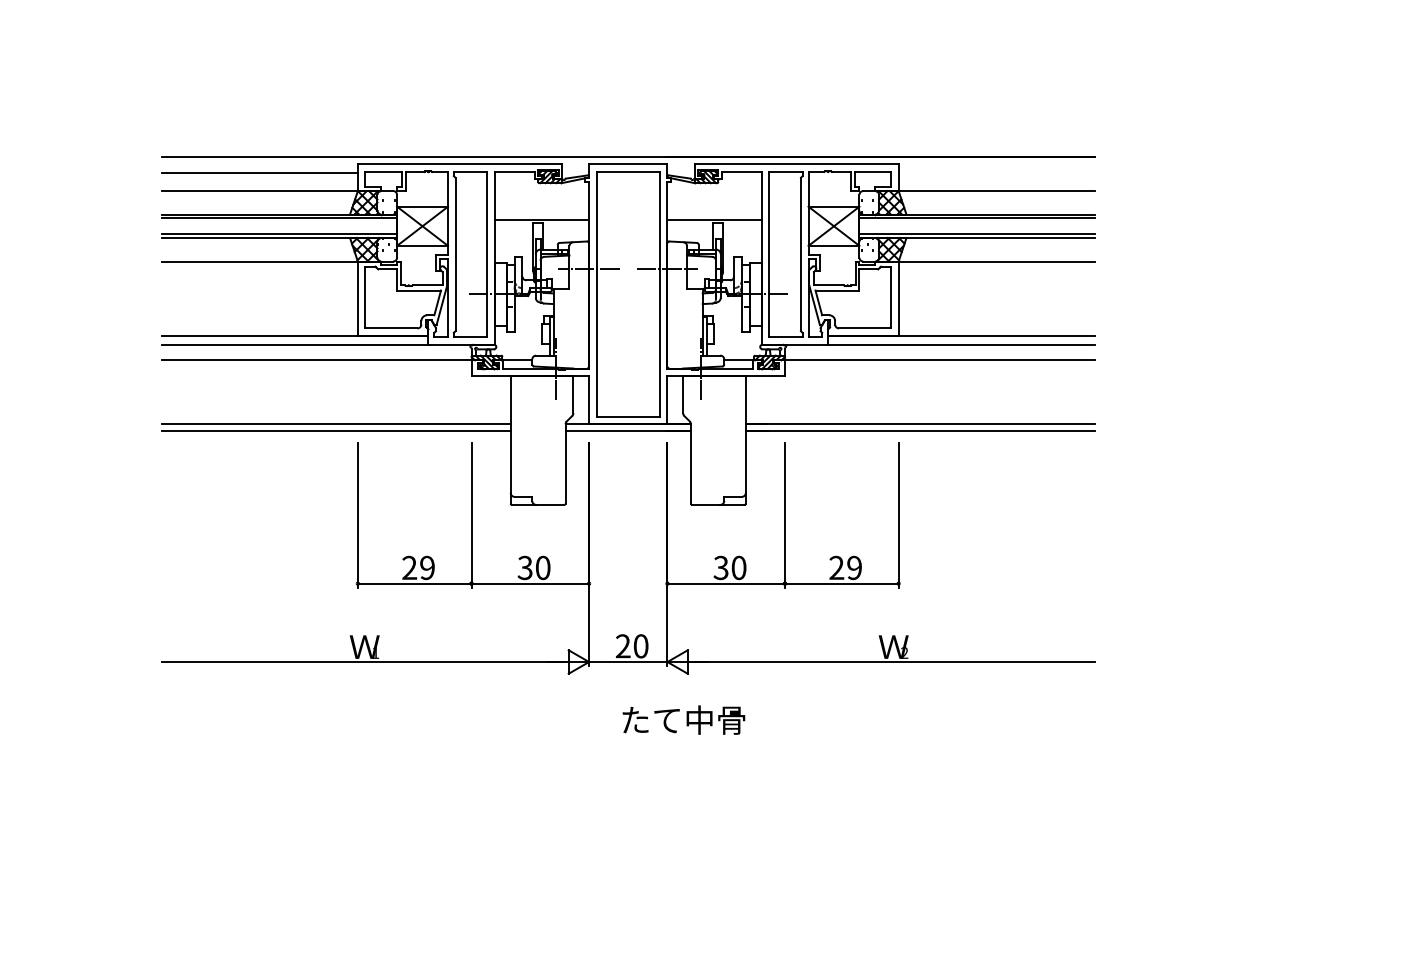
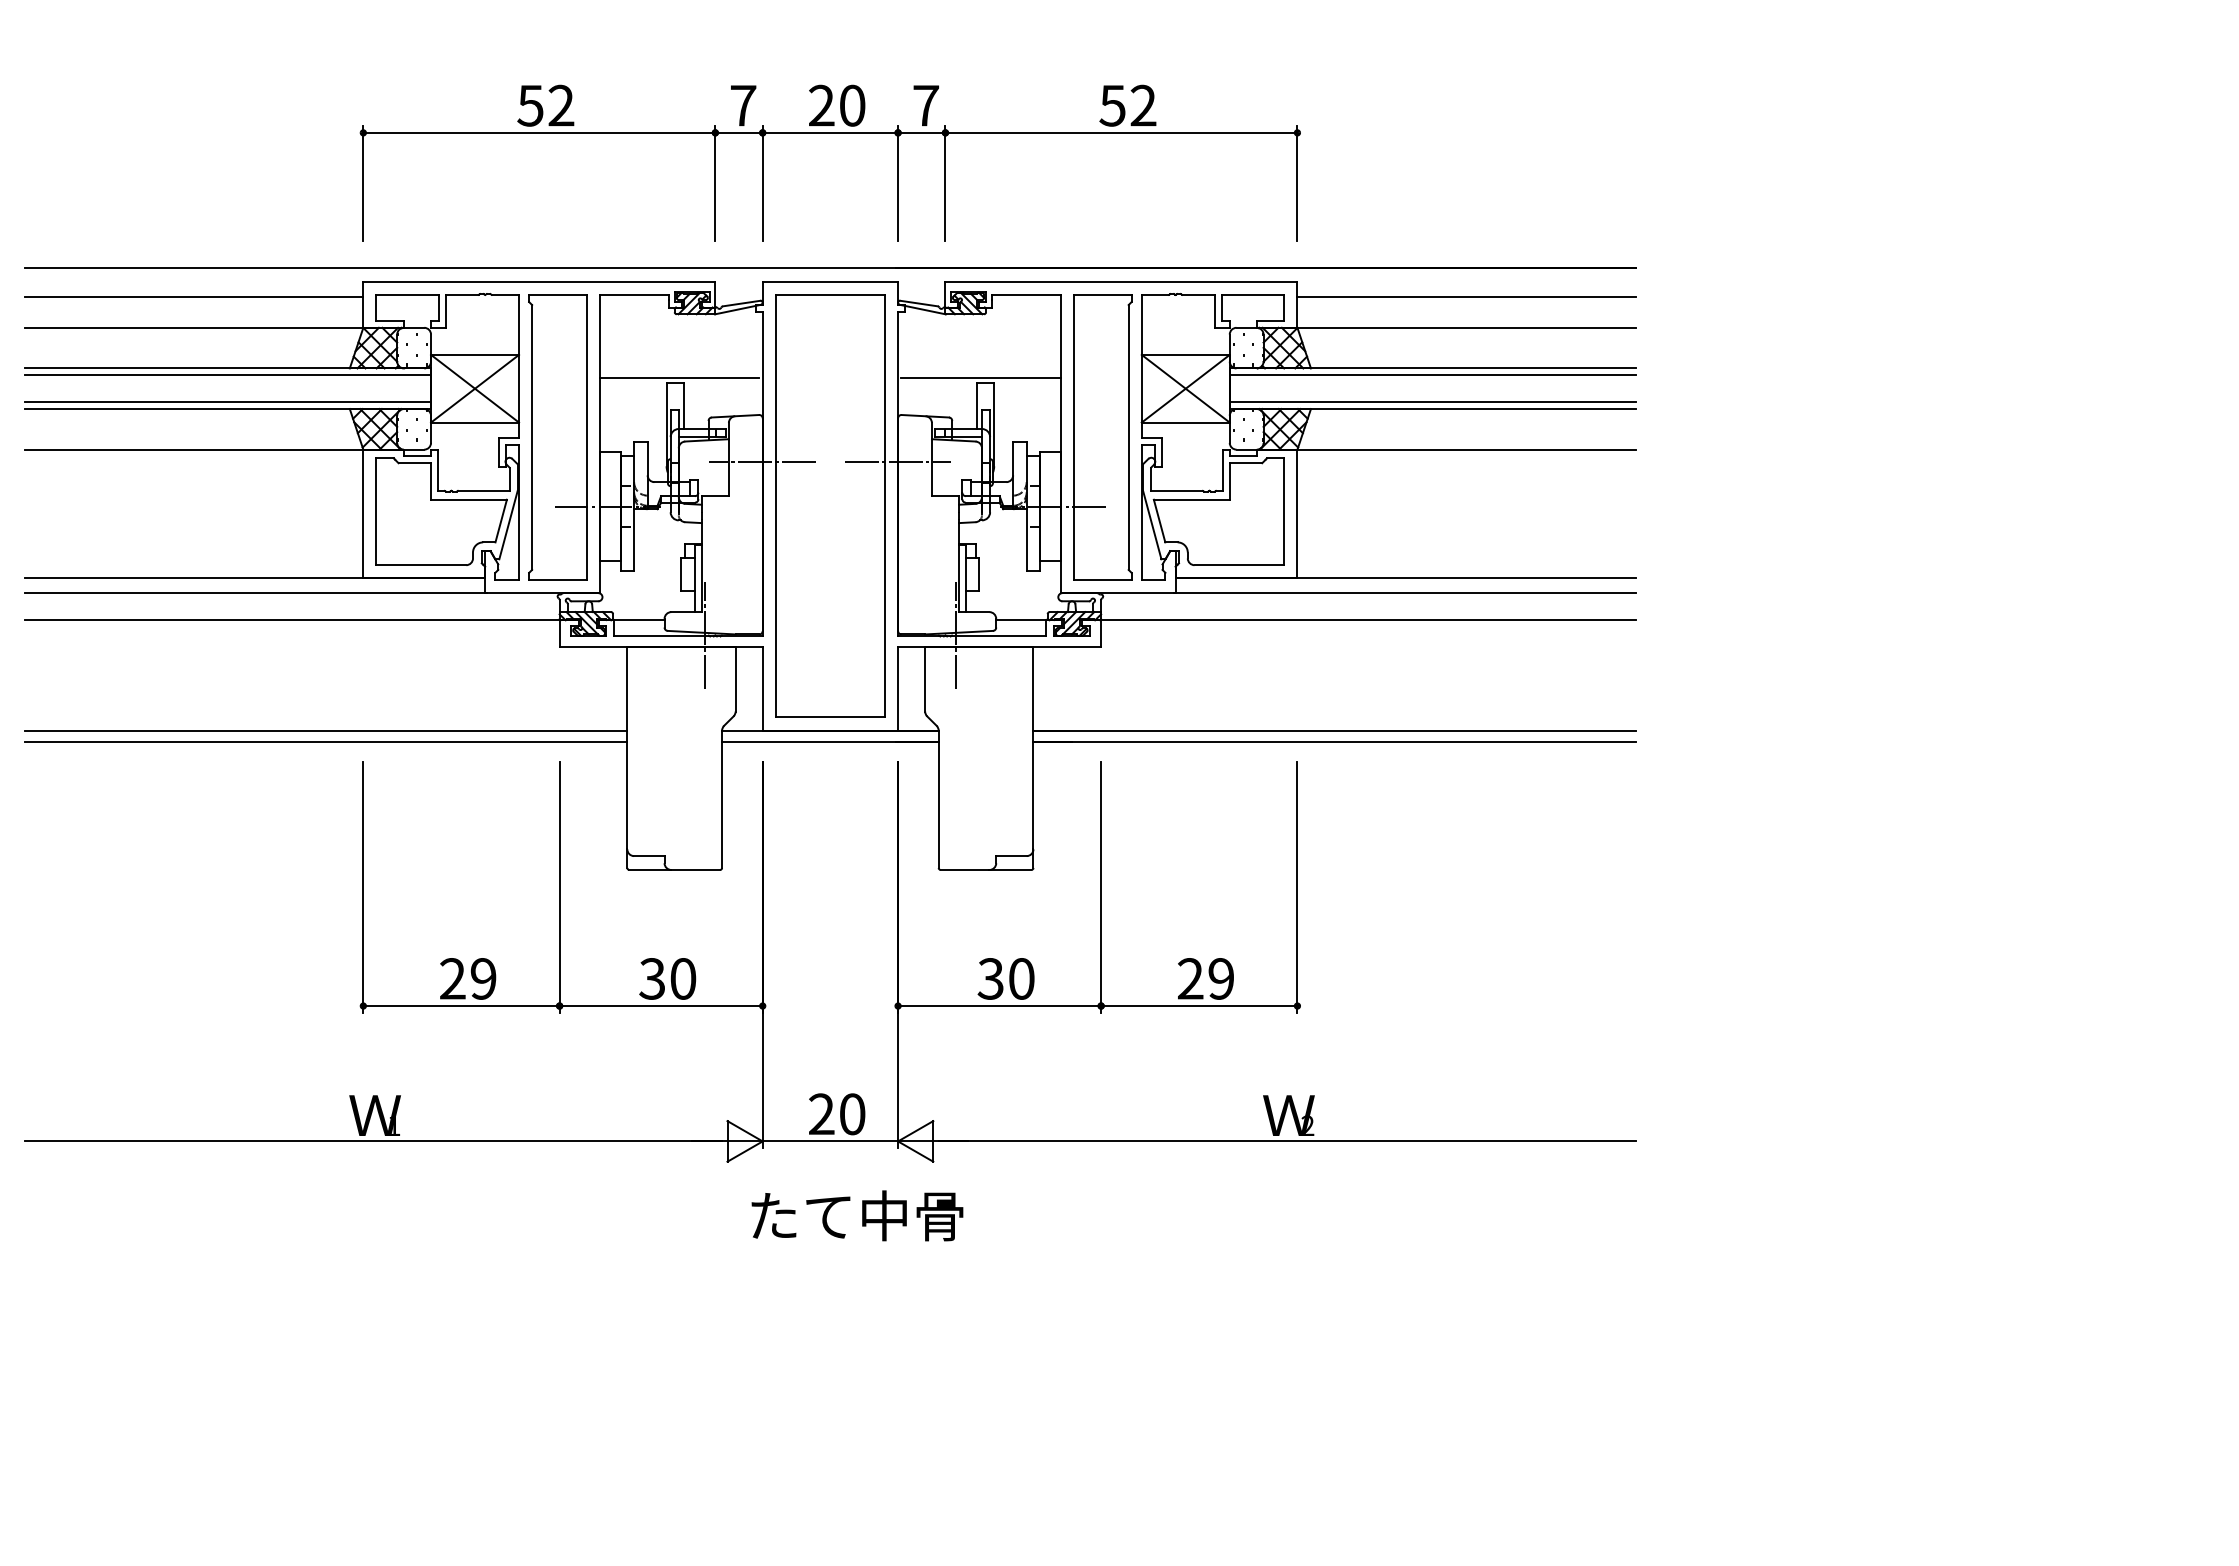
part: (627, 78) -> (829, 133), added
line: (996, 173) -> (1466, 297), added
text: (683, 719) -> (856, 1214), moved

